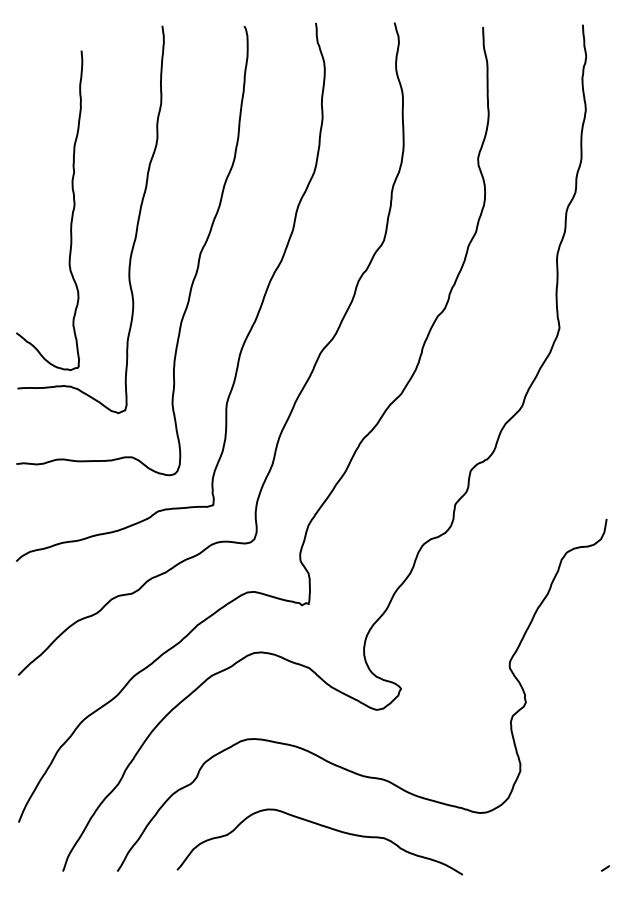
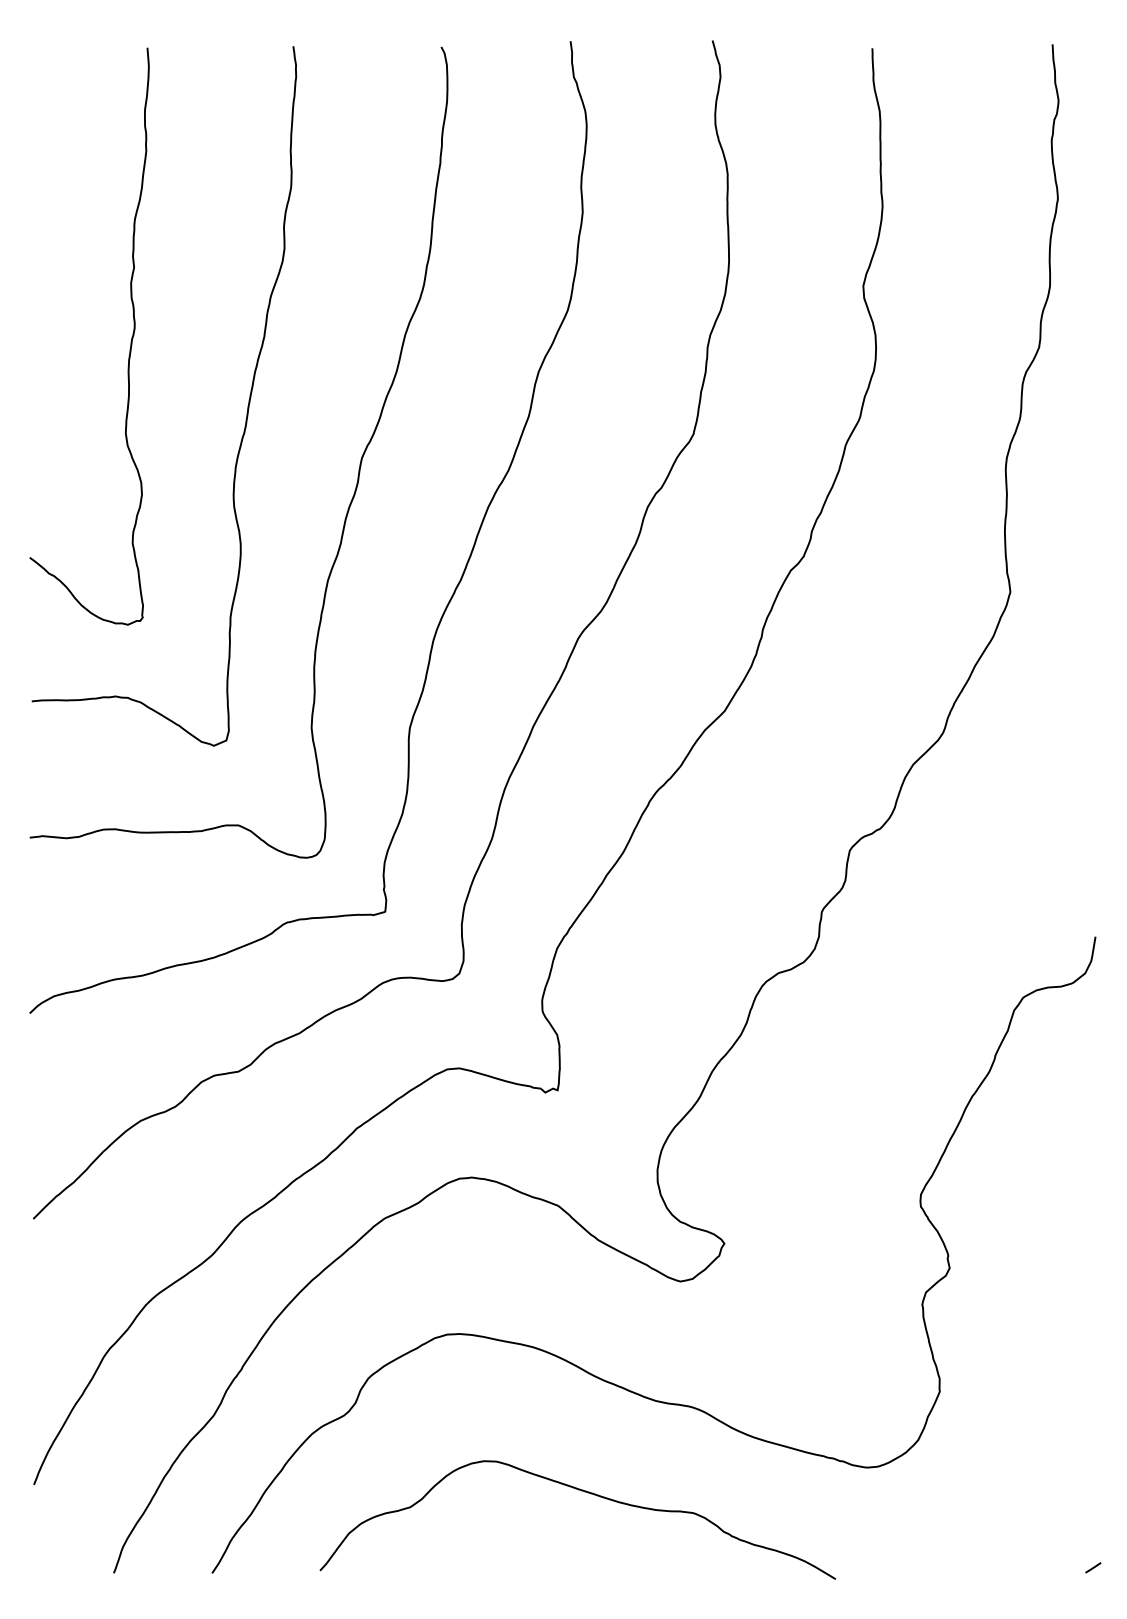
curve: (71, 213) -> (129, 341), moved

